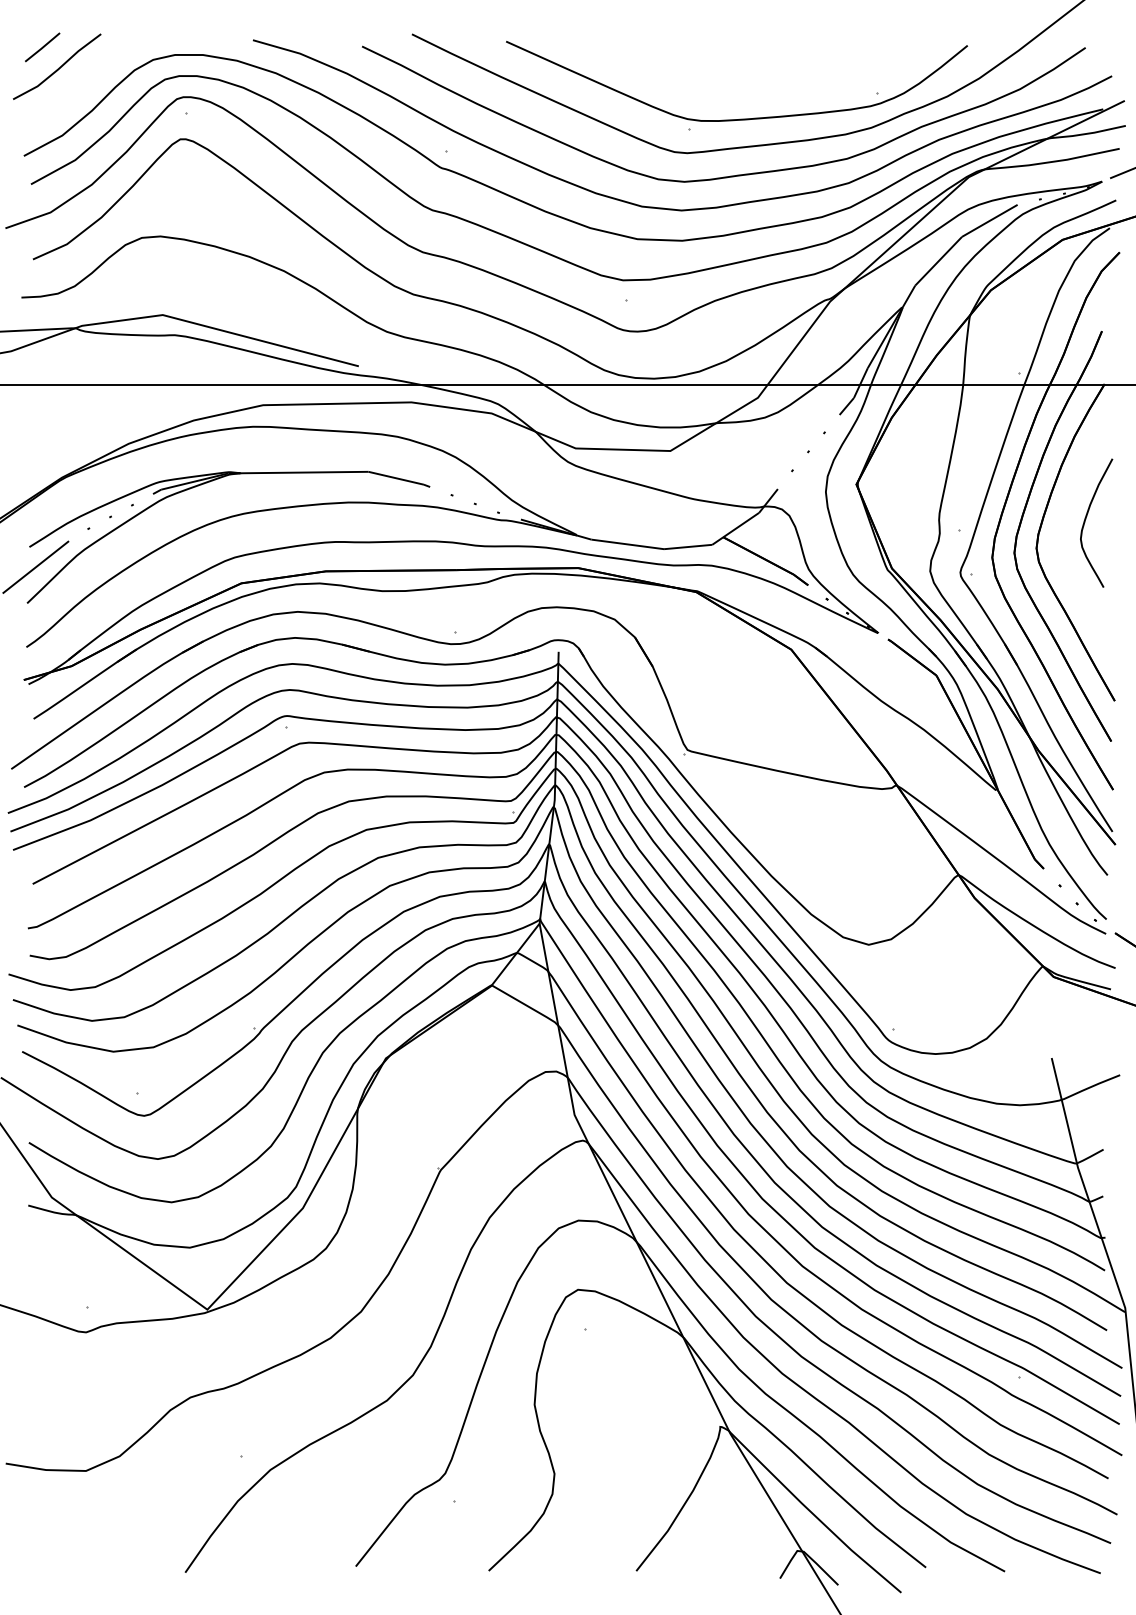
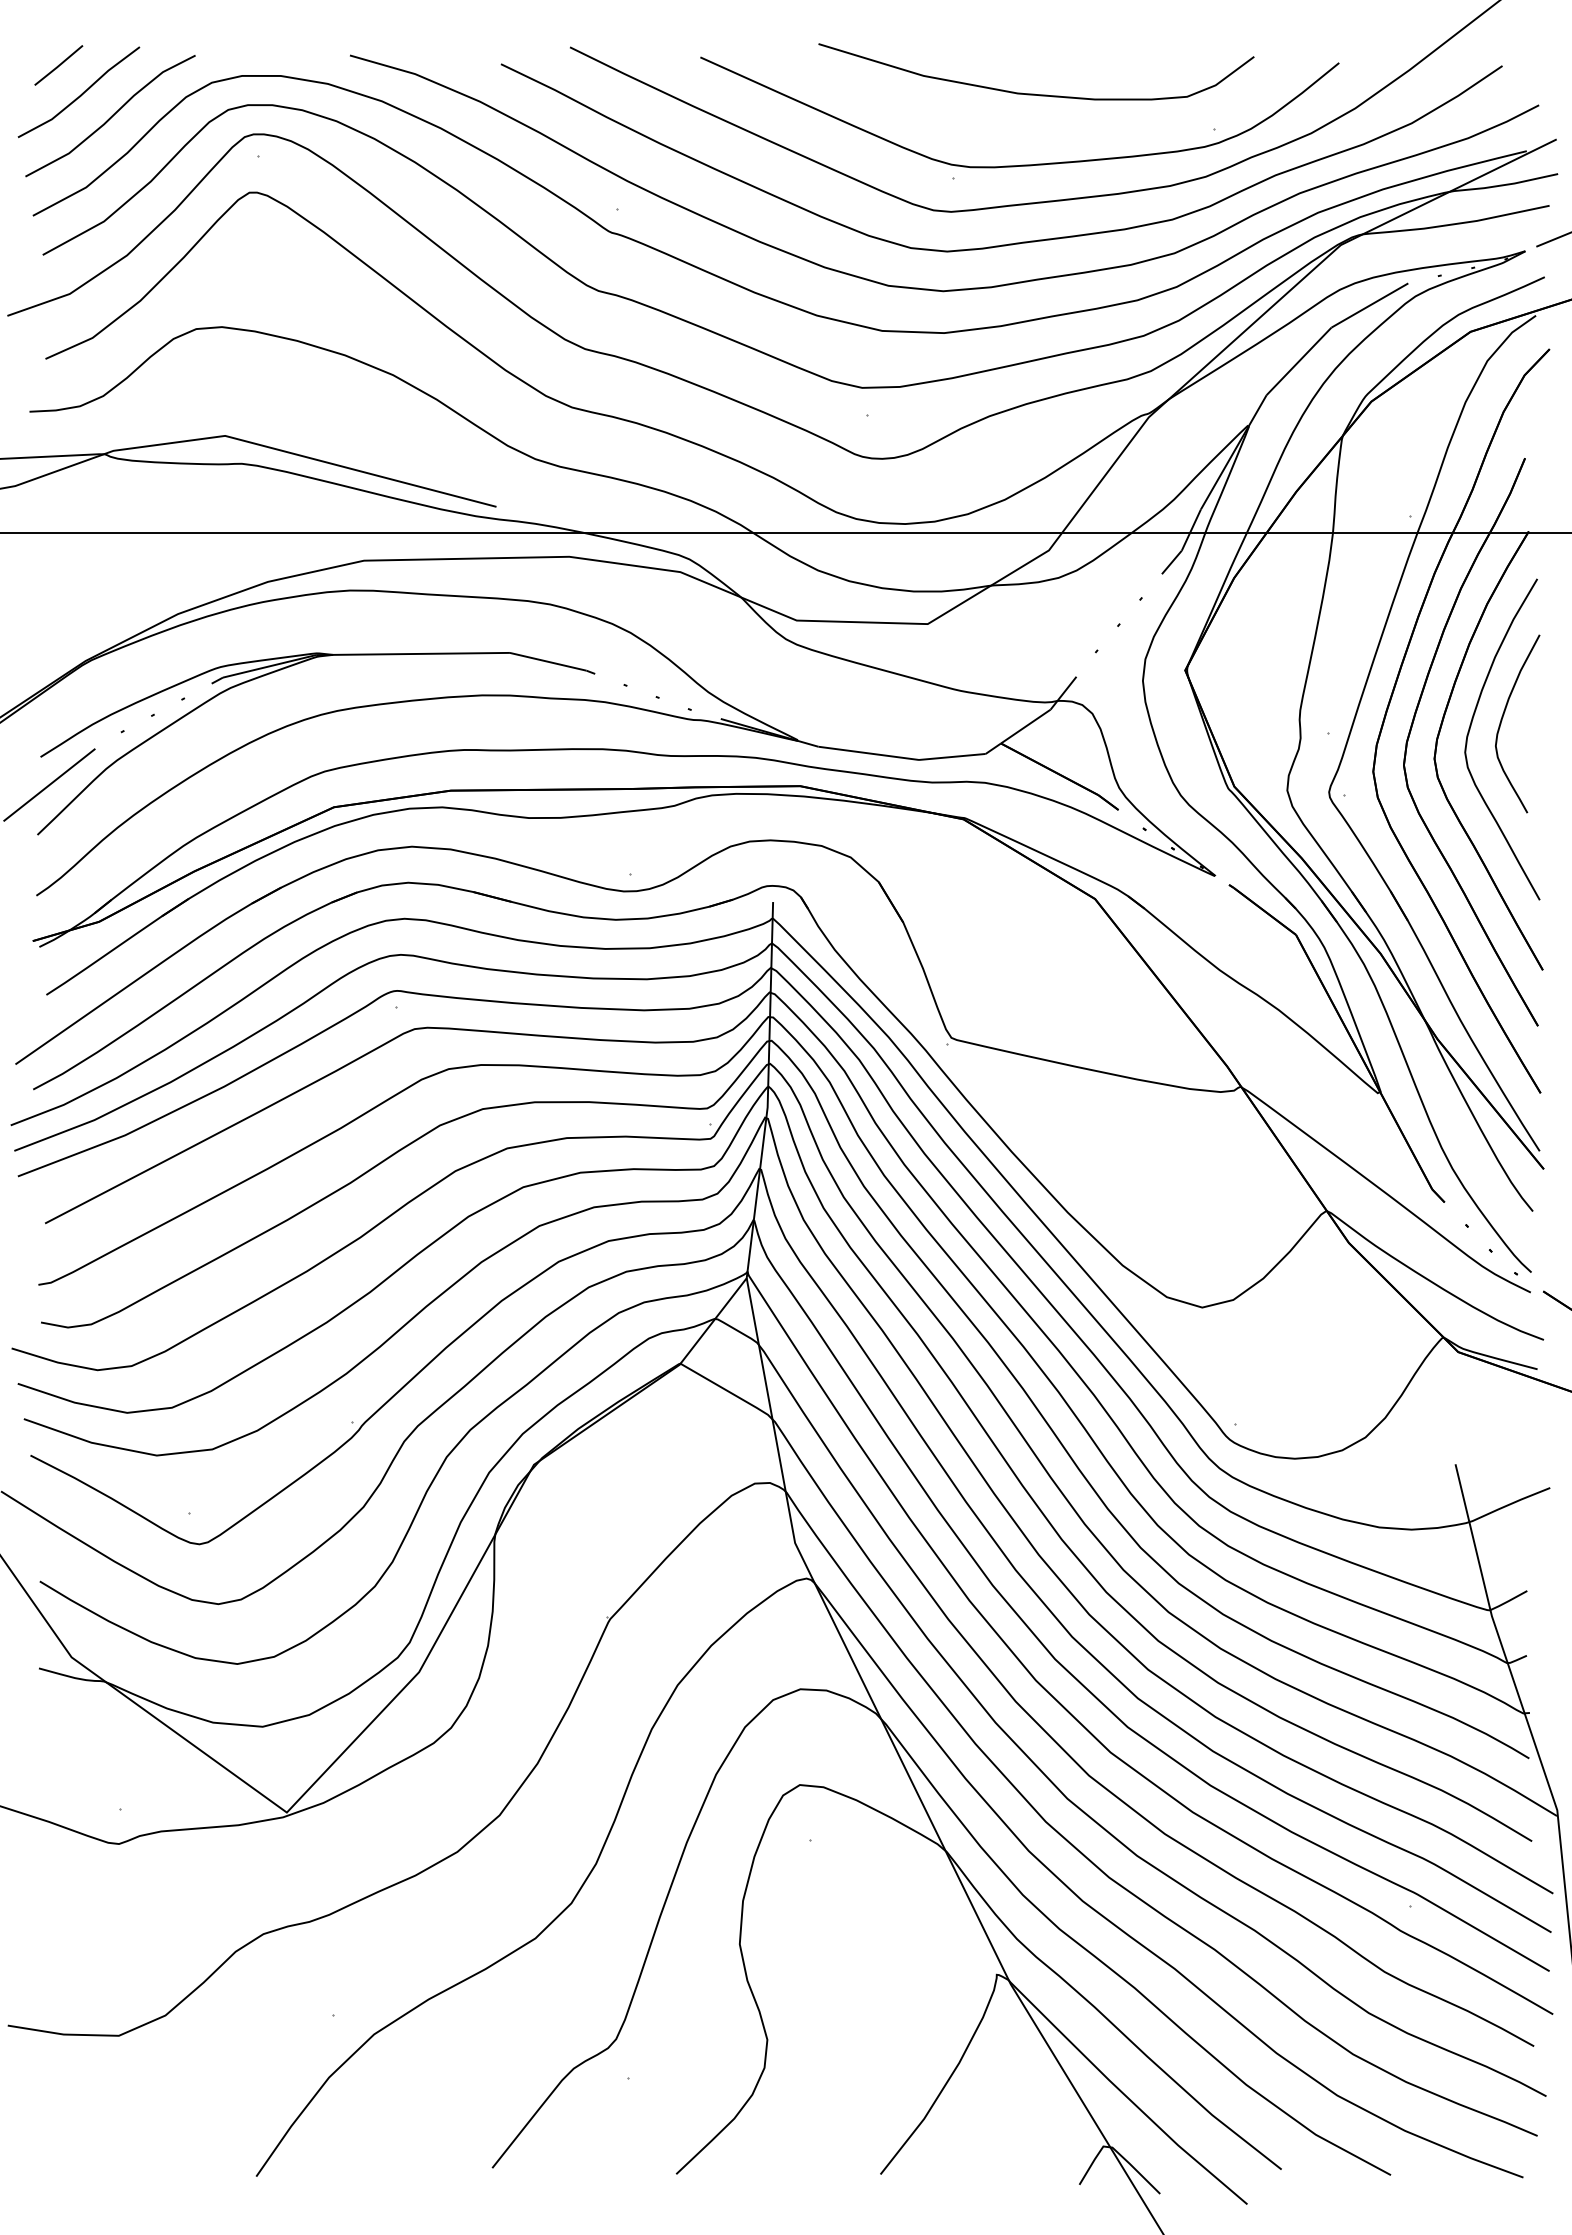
curve: (748, 67) -> (1035, 93), added
curve: (80, 83) -> (111, 115), added
curve: (1063, 525) -> (1471, 727), added

